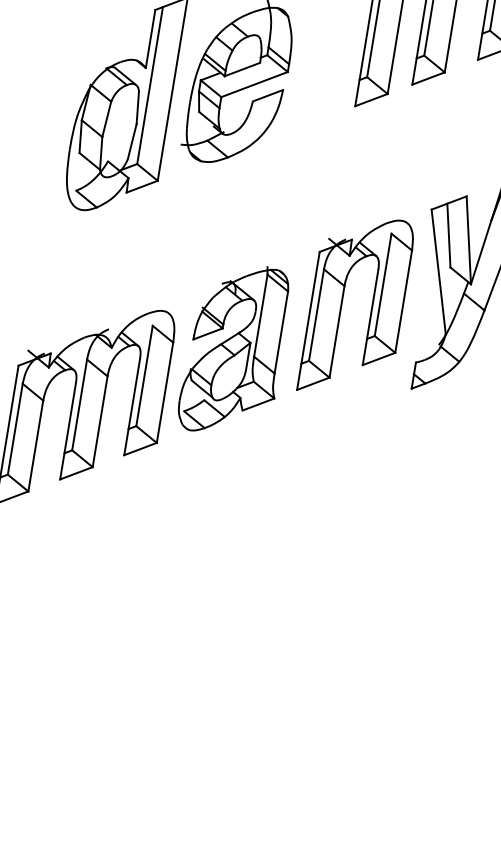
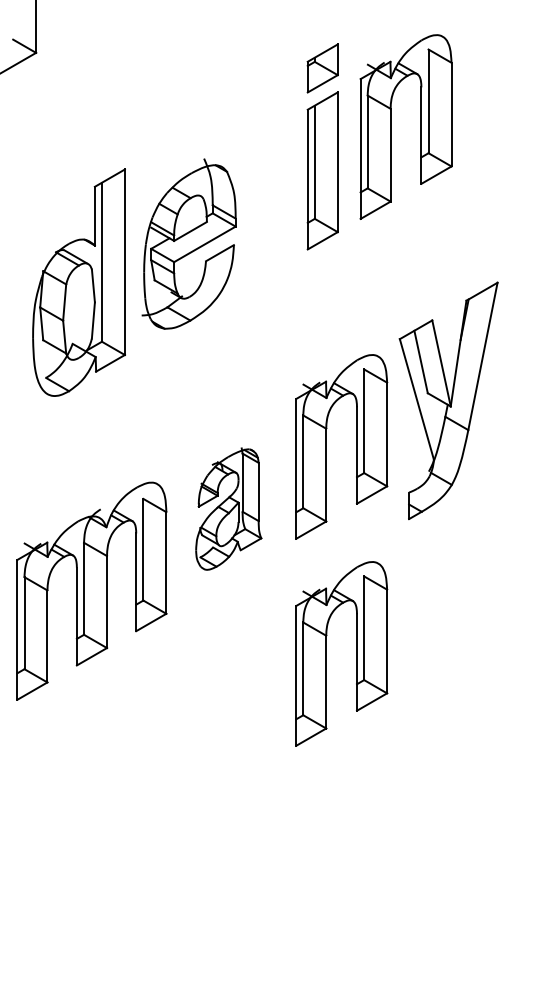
part: (235, 349) -> (228, 508), size x0.7
part: (308, 507) -> (326, 653), added

